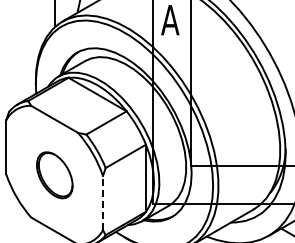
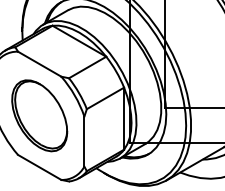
part: (54, 175) -> (39, 116), size x1.67
line: (103, 202) -> (84, 141), dashed -> solid

